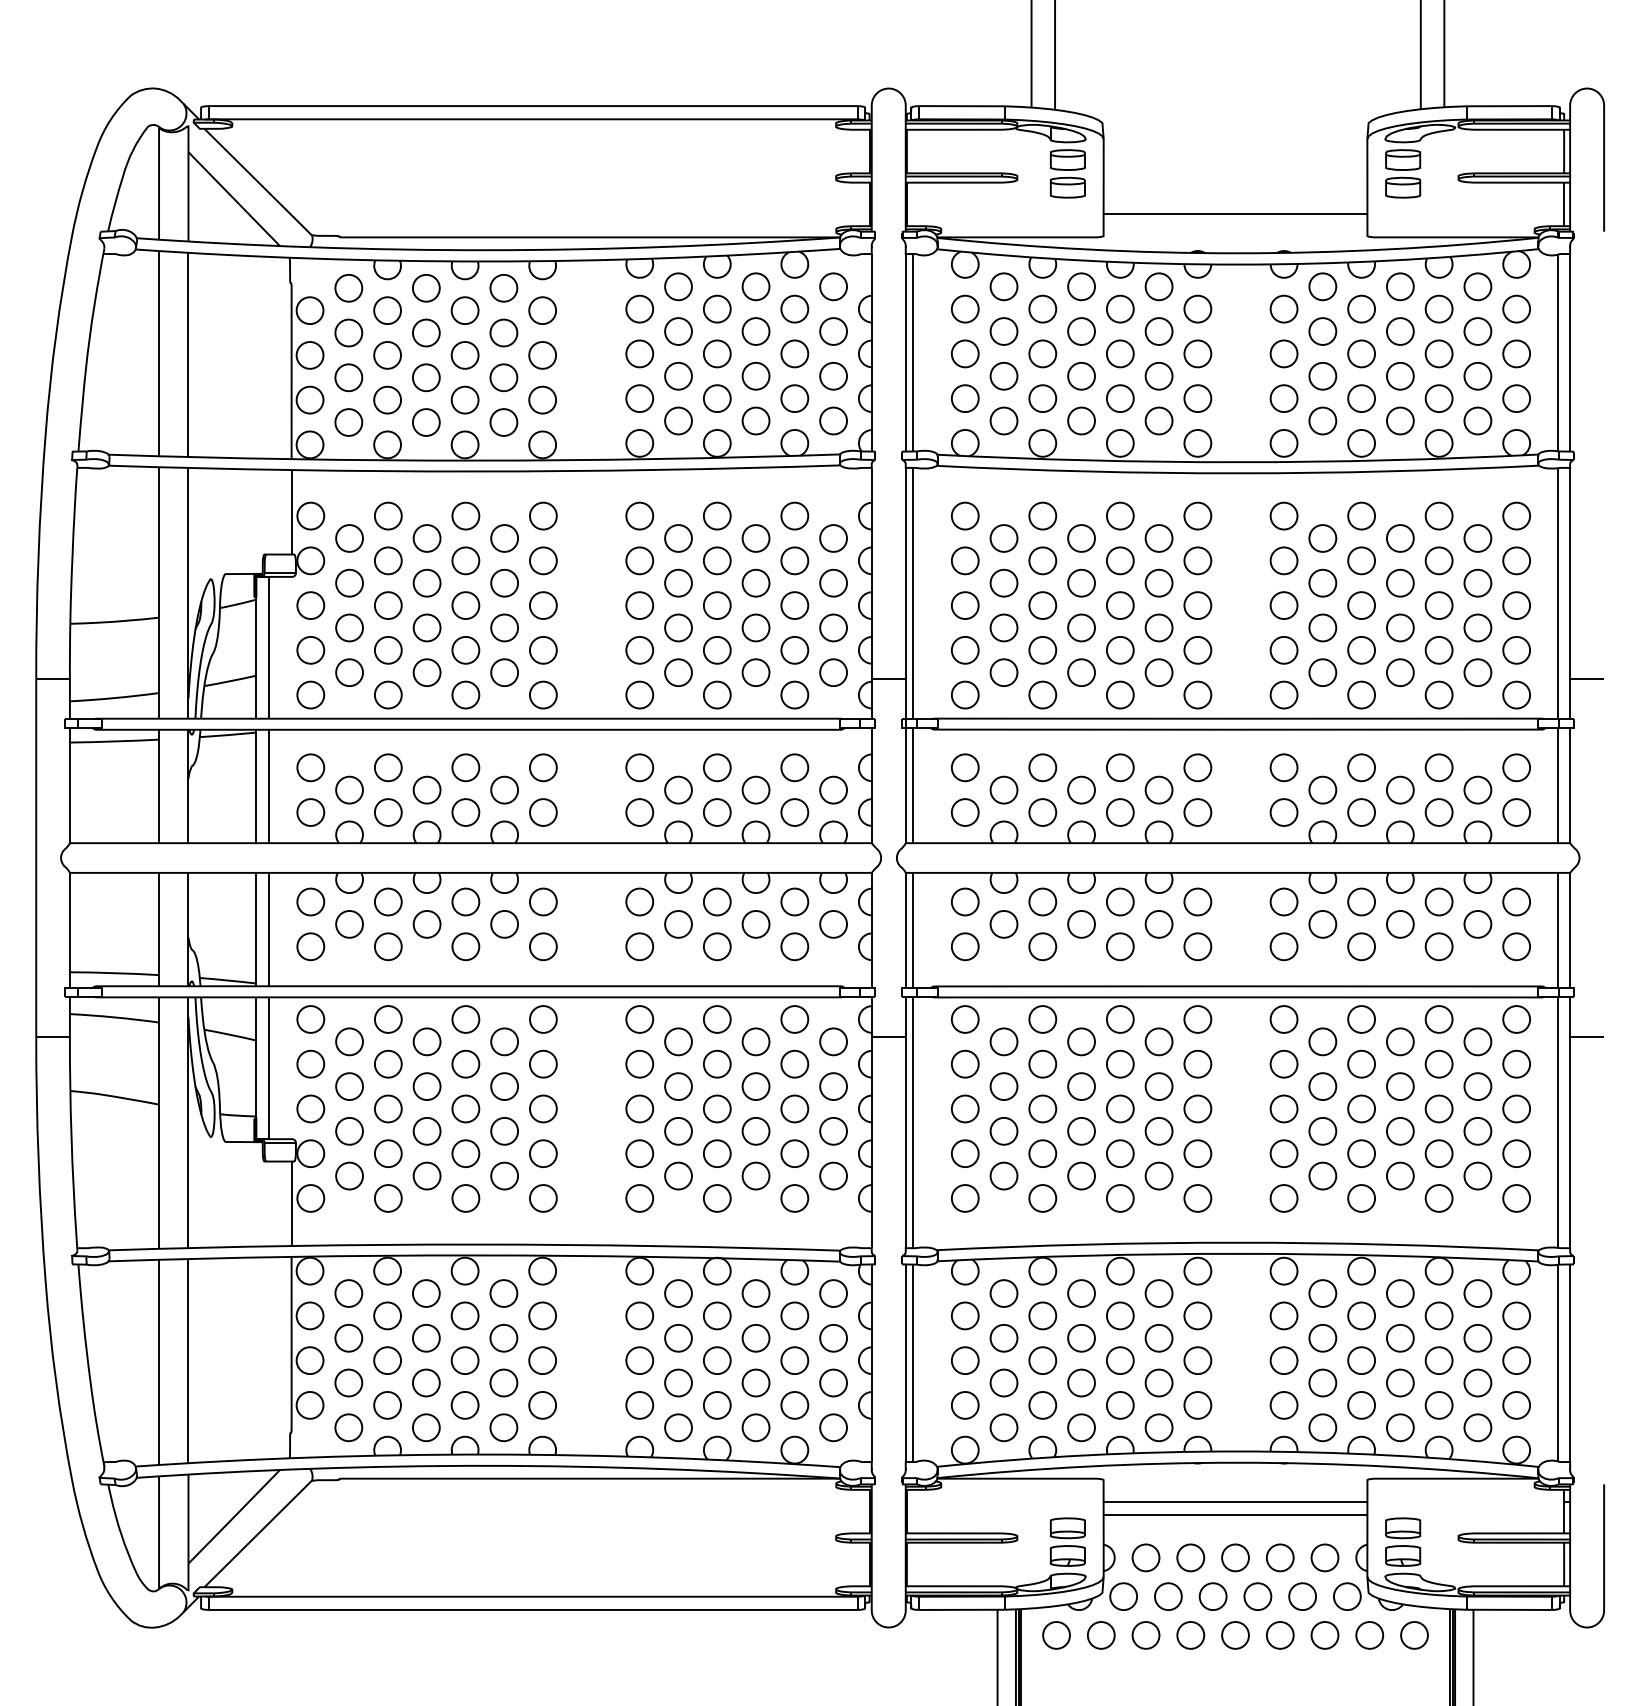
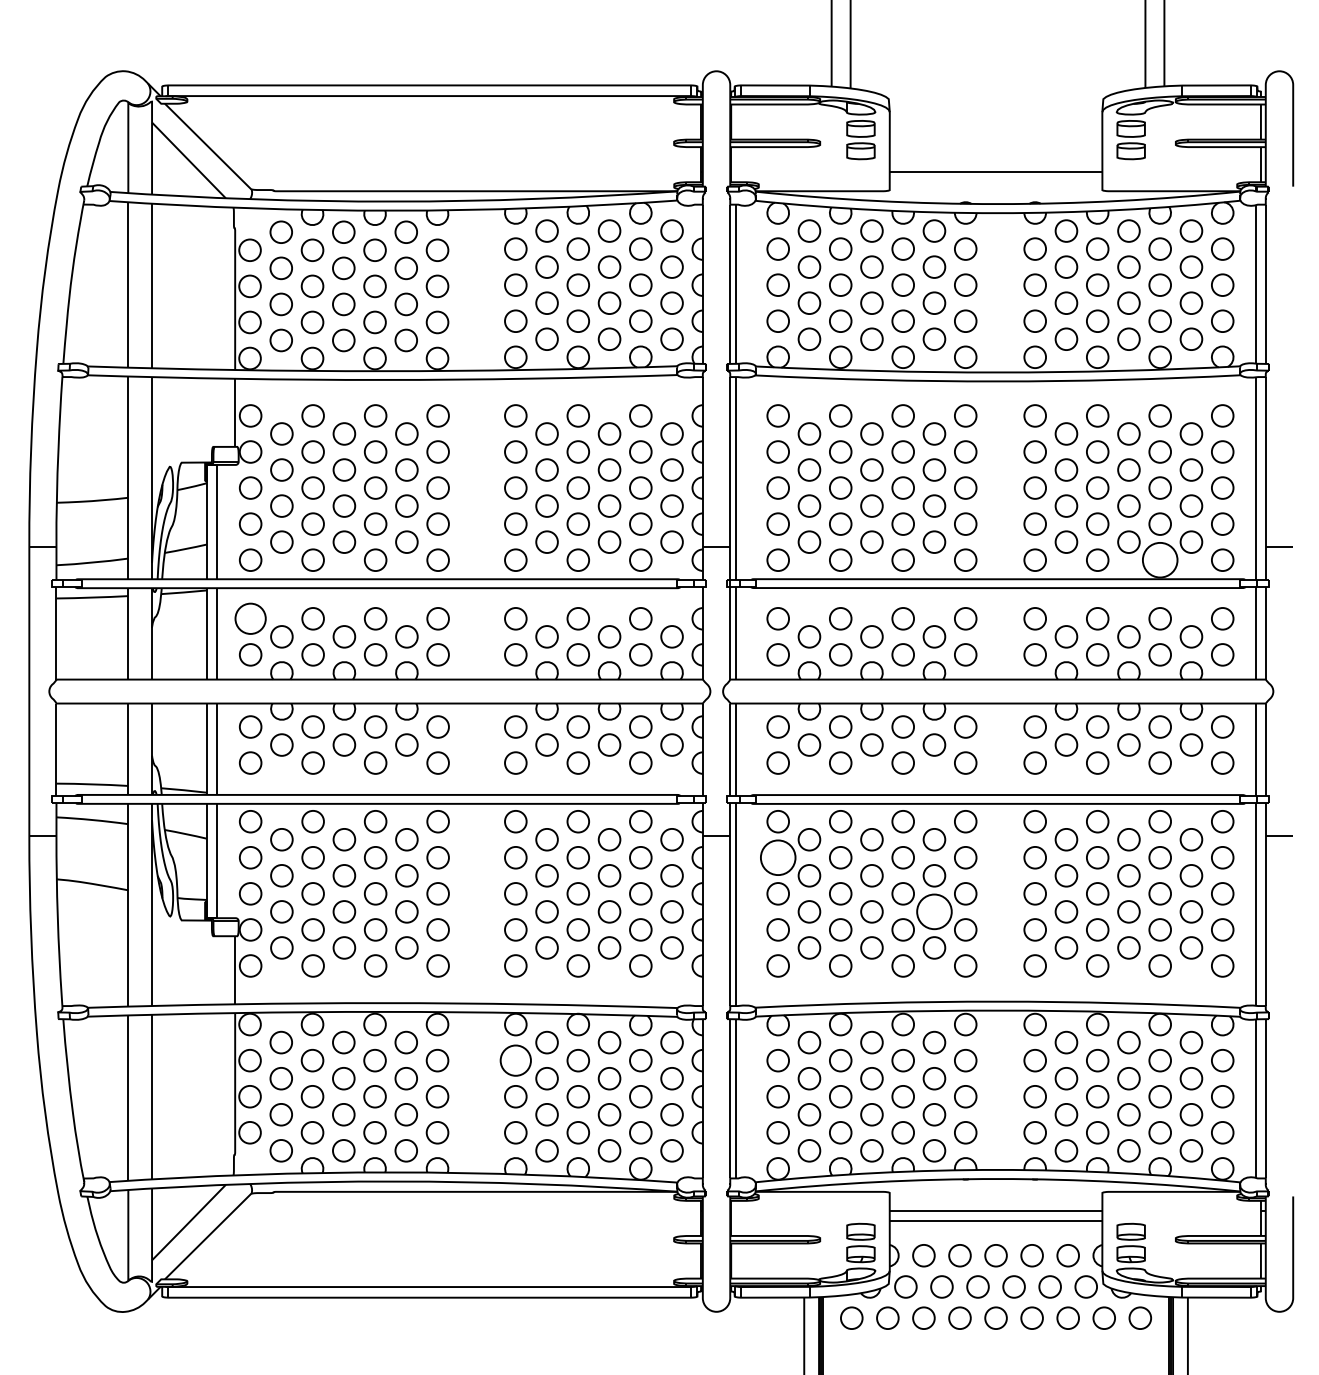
circle: (1438, 694) -> (1159, 559), size x1.6
circle: (310, 767) -> (250, 618), size x1.4
circle: (964, 1063) -> (777, 857), size x1.6
circle: (1158, 1130) -> (933, 911), size x1.6
circle: (639, 1315) -> (515, 1060), size x1.4

